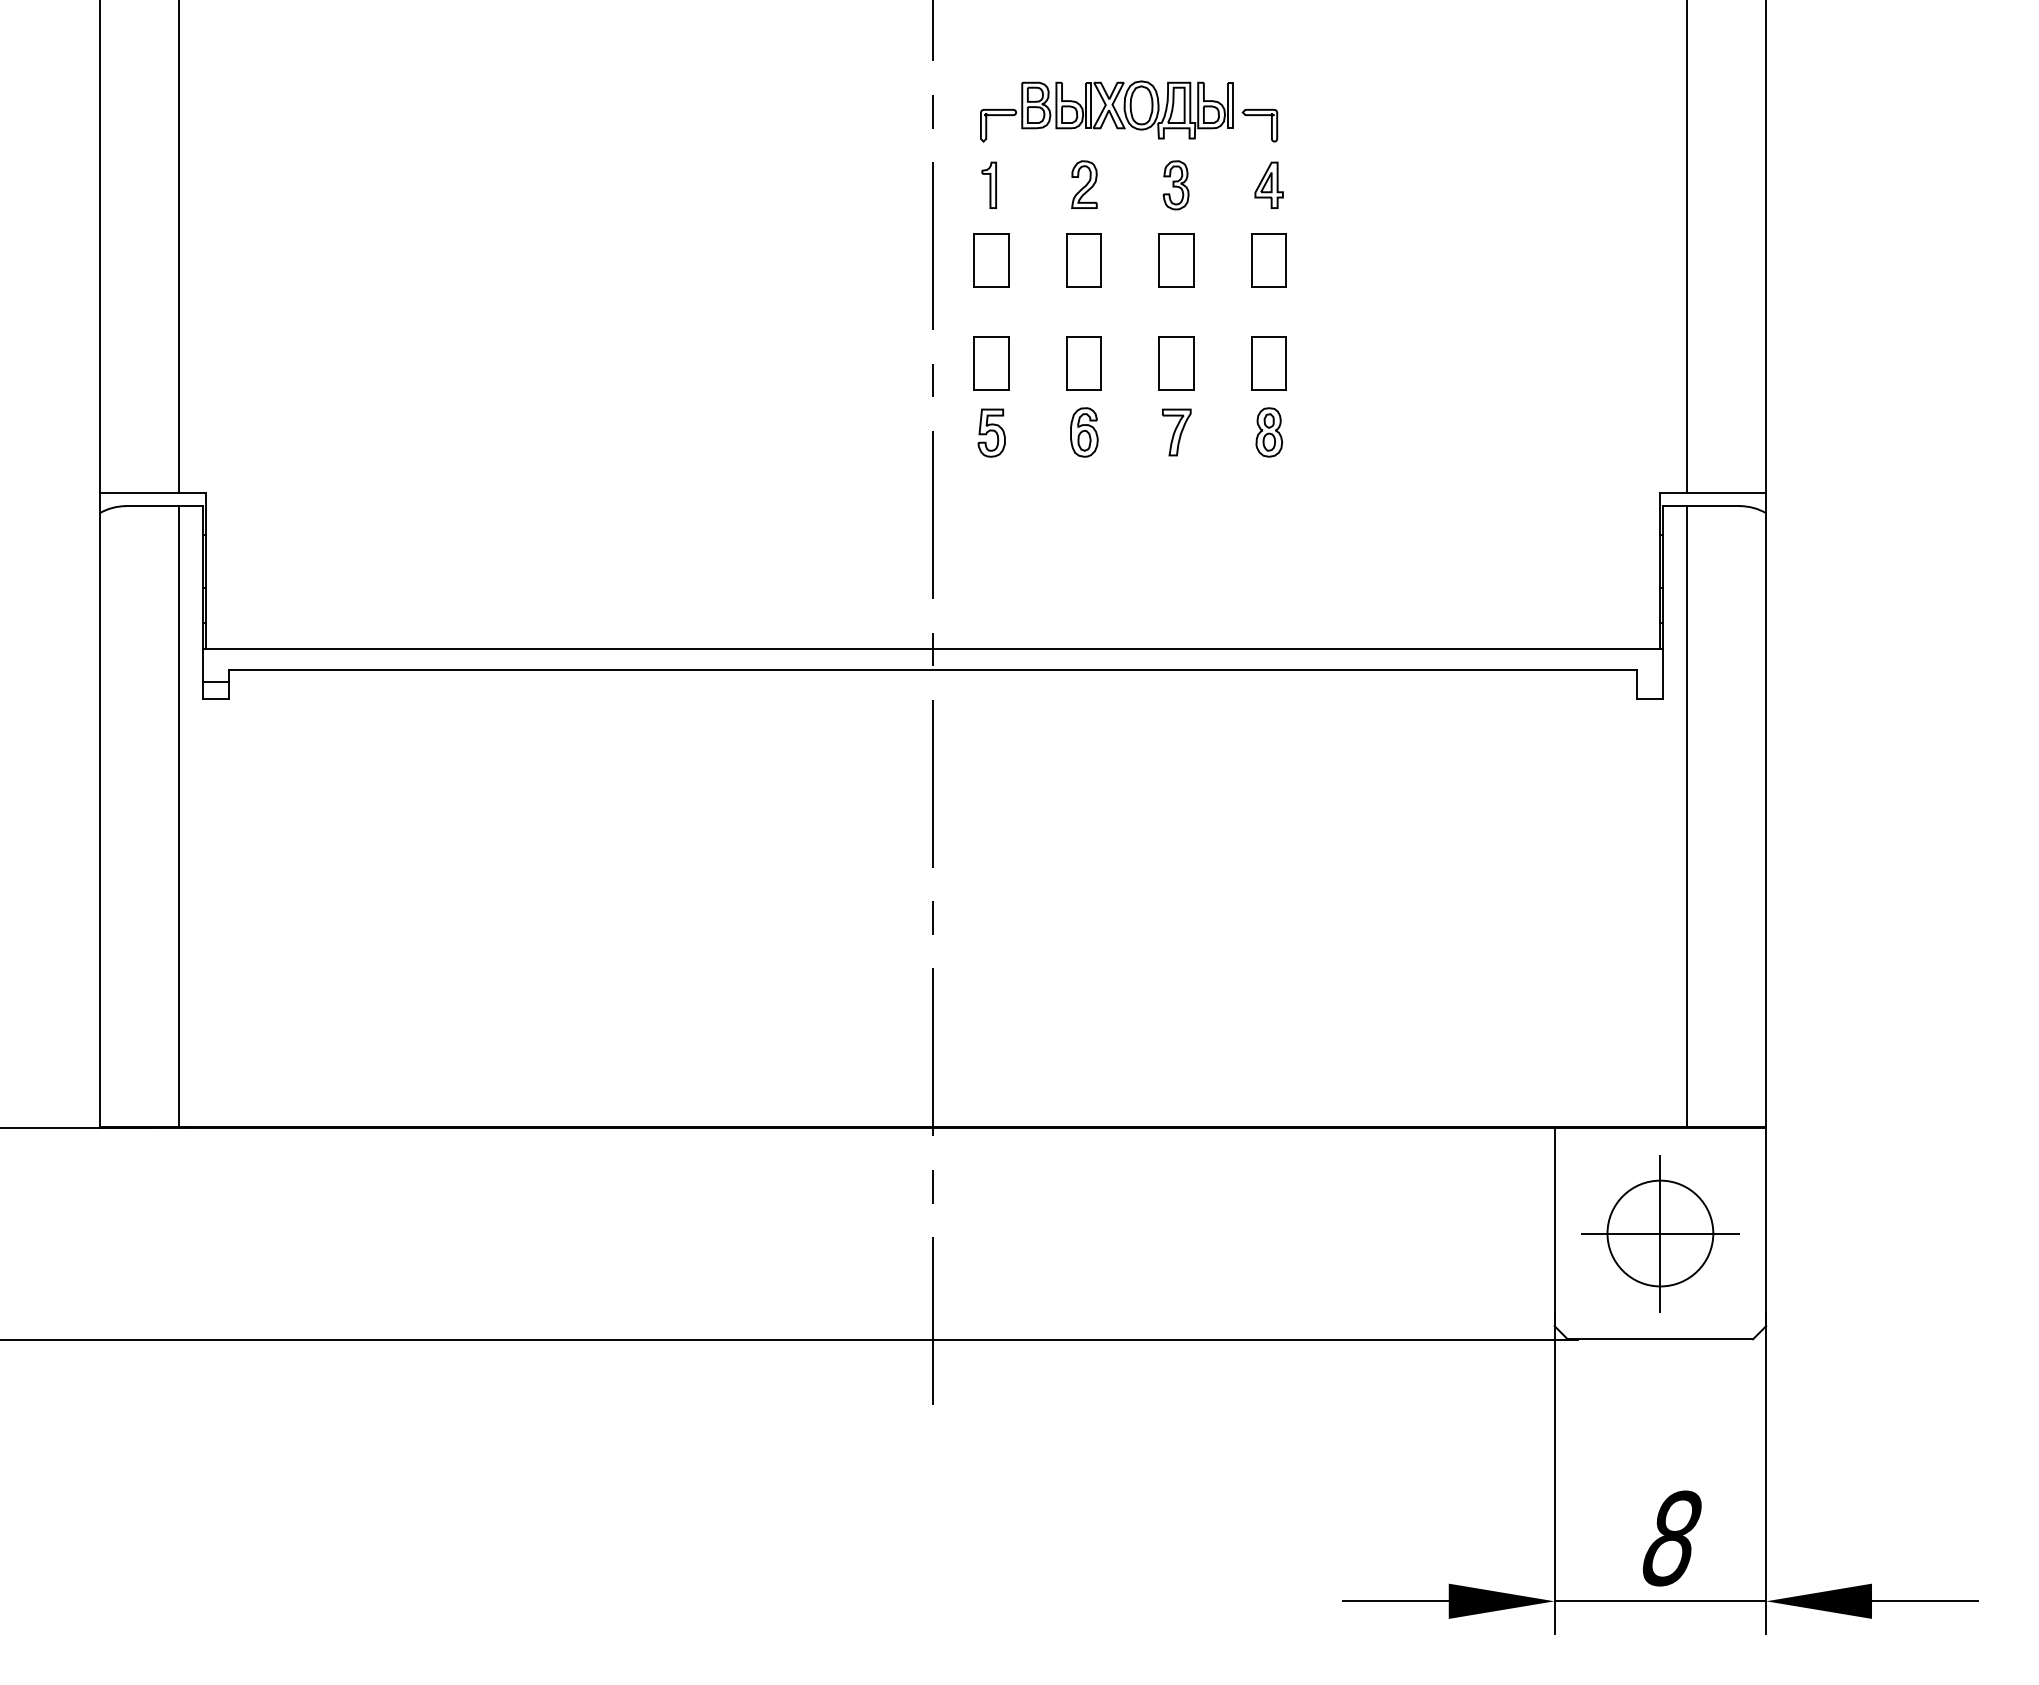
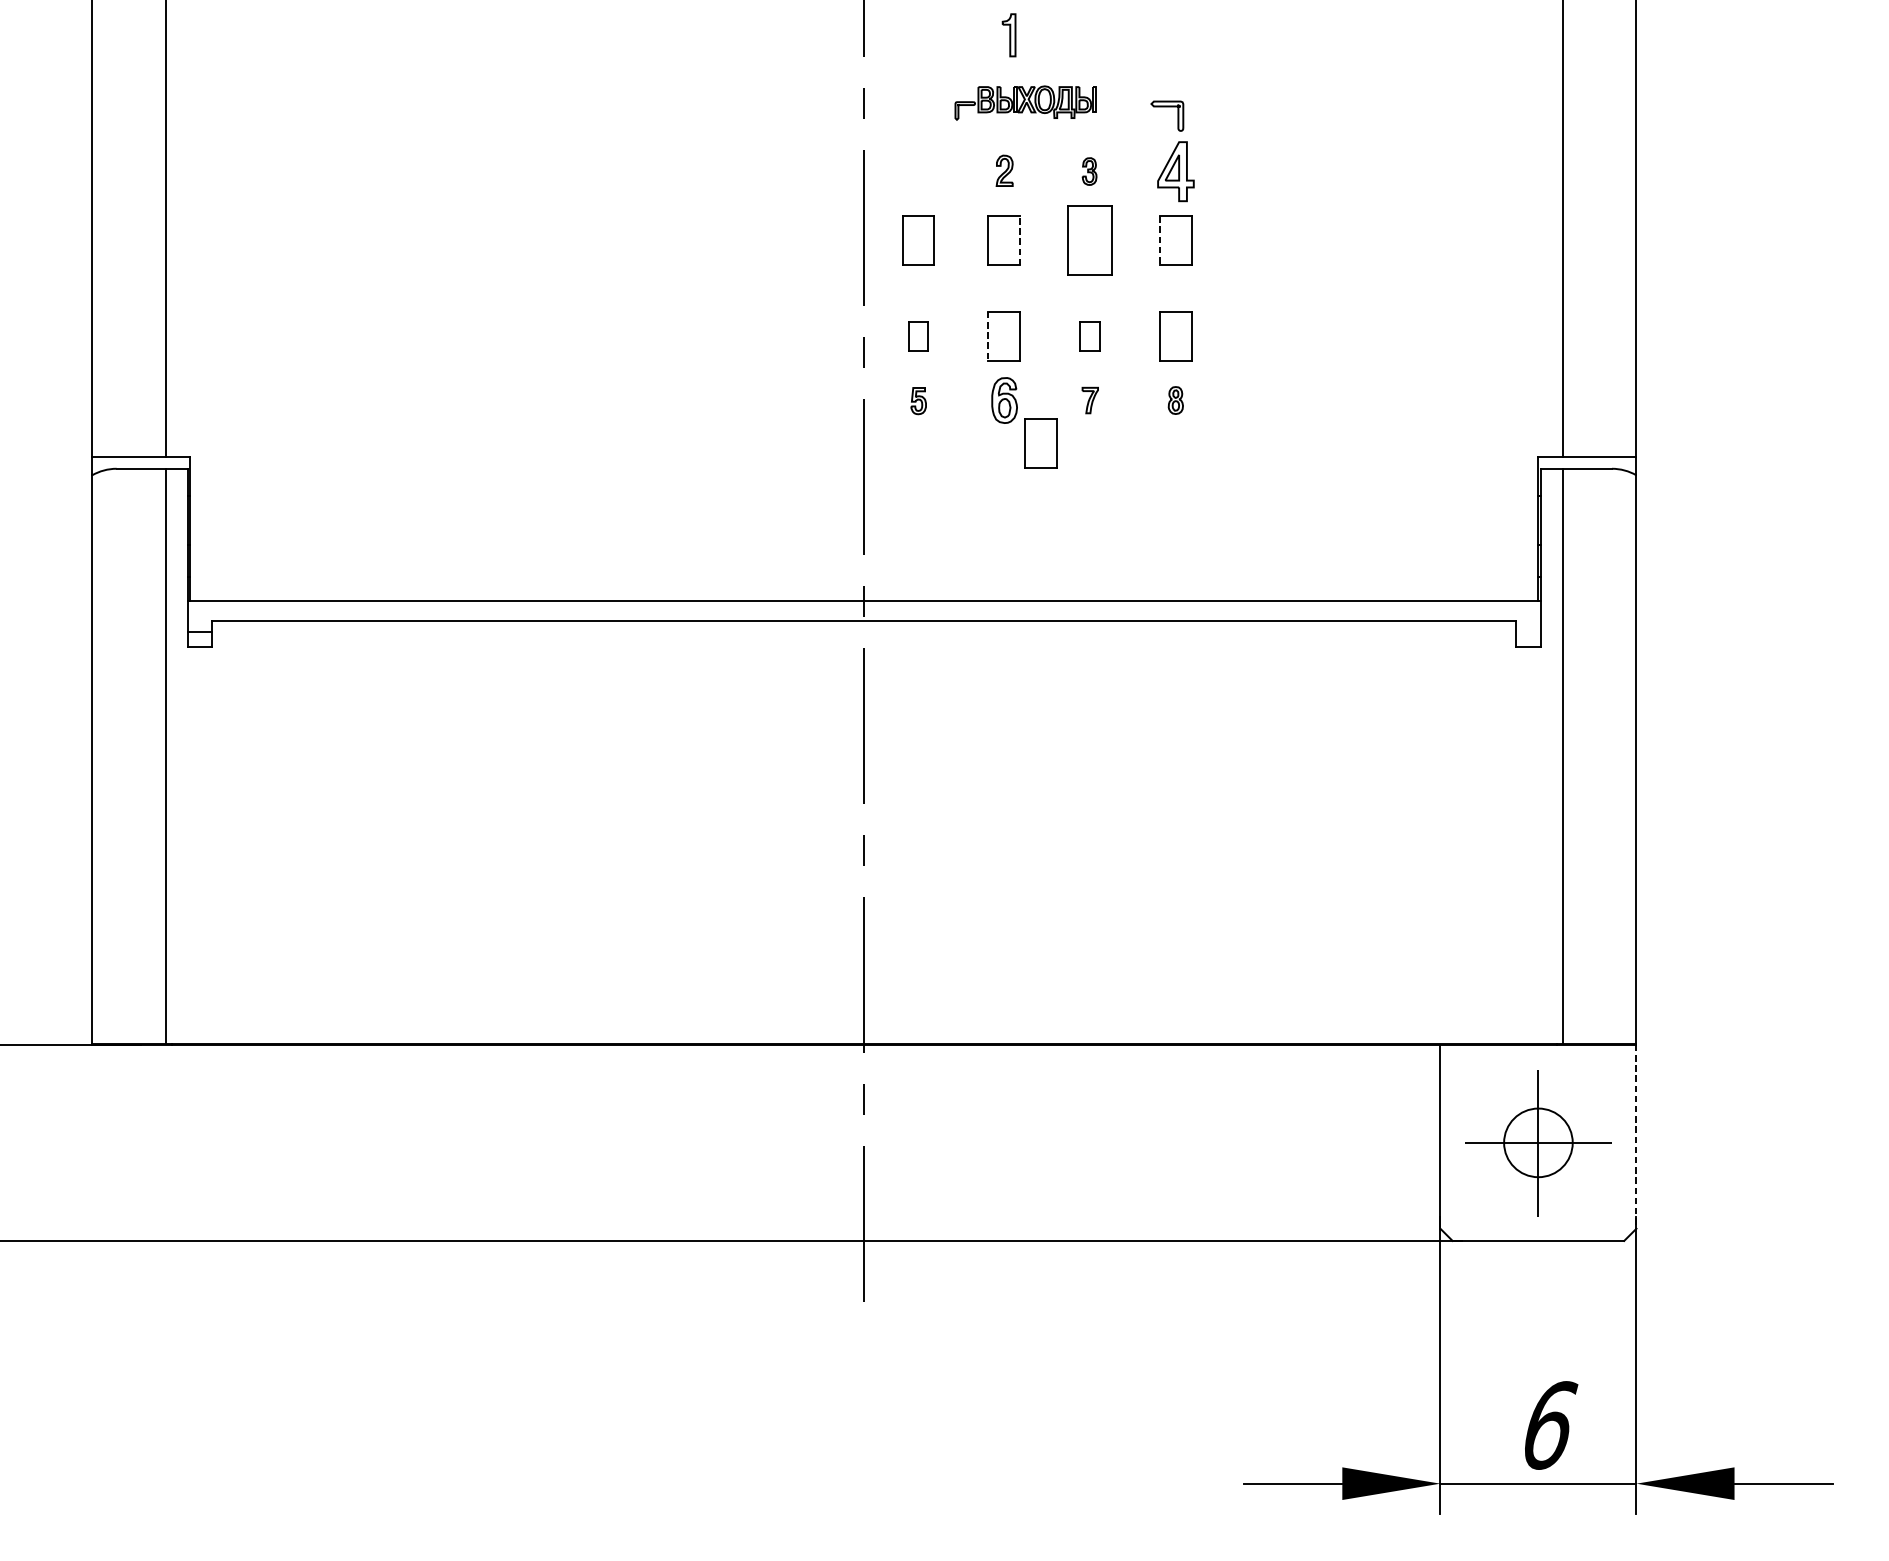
part: (1106, 111) -> (1025, 103), size x0.6
part: (988, 184) -> (1008, 34), moved
part: (1084, 184) -> (1004, 170), size x0.7
part: (1268, 184) -> (1175, 170), size x1.4
part: (1175, 185) -> (1089, 171), size x0.6
line: (1101, 259) -> (1020, 240), solid -> dashed
part: (1176, 260) -> (1089, 241), size x1.4
line: (1251, 260) -> (1159, 241), solid -> dashed
part: (991, 363) -> (918, 336), size x0.6
line: (1066, 363) -> (988, 336), solid -> dashed
part: (1176, 363) -> (1089, 336), size x0.6
part: (991, 432) -> (918, 400), size x0.6
part: (1176, 432) -> (1089, 400), size x0.6
part: (1268, 432) -> (1175, 400), size x0.6
part: (1122, 479) -> (1039, 444), added
line: (1766, 1227) -> (1636, 1137), solid -> dashed
circle: (1660, 1233) -> (1538, 1142), size x0.7
text: (1672, 1538) -> (1549, 1425), 8 -> 6

